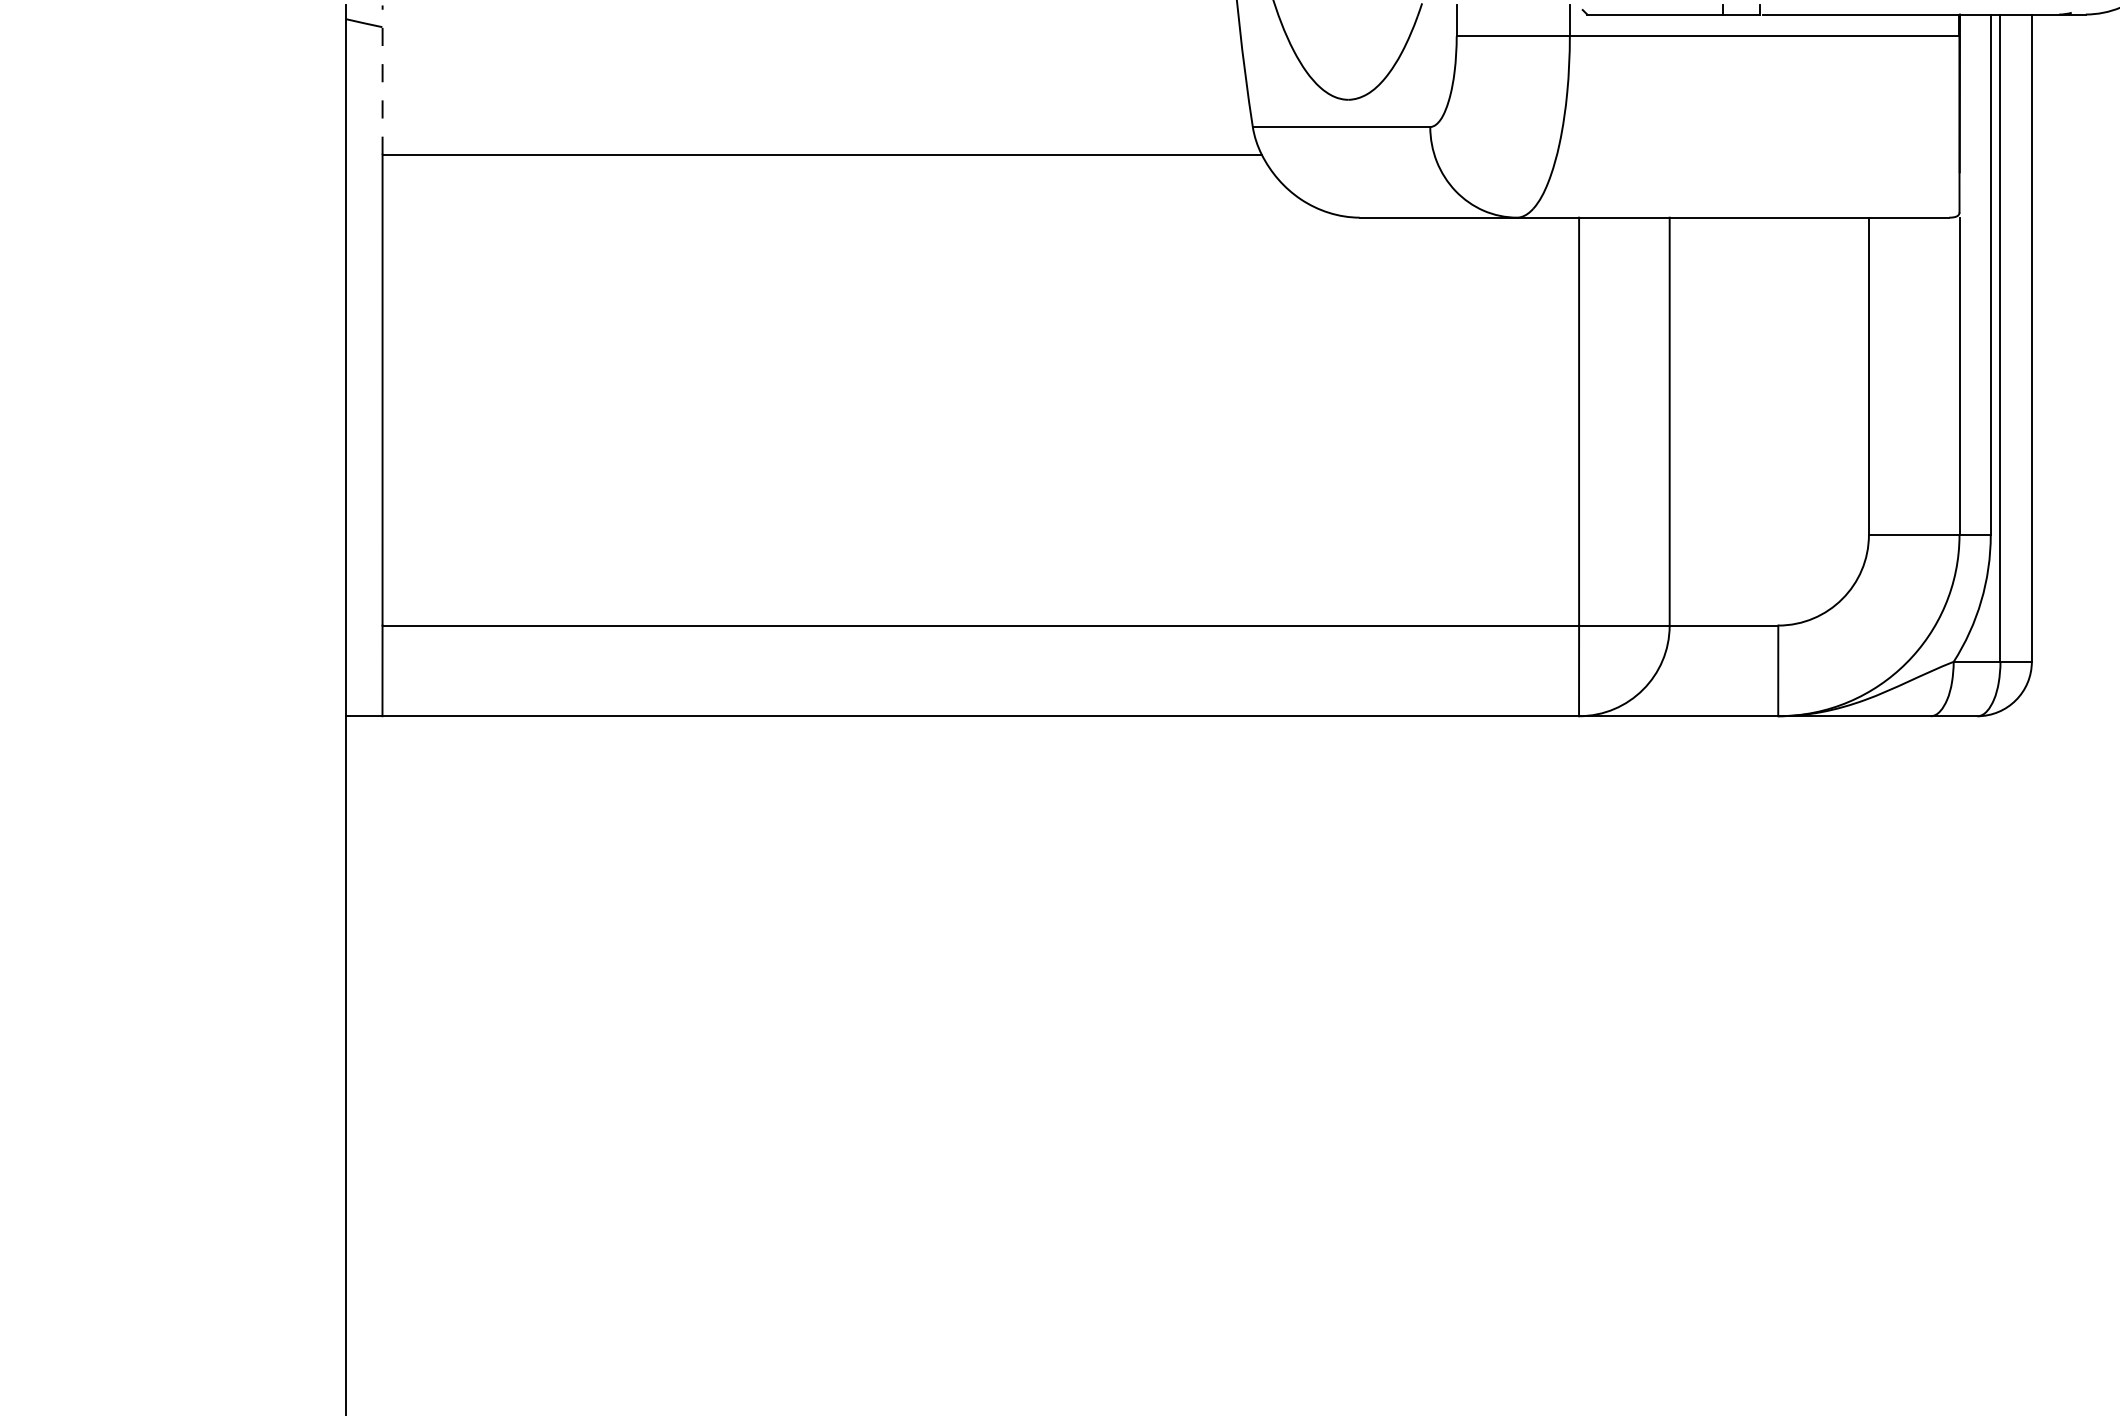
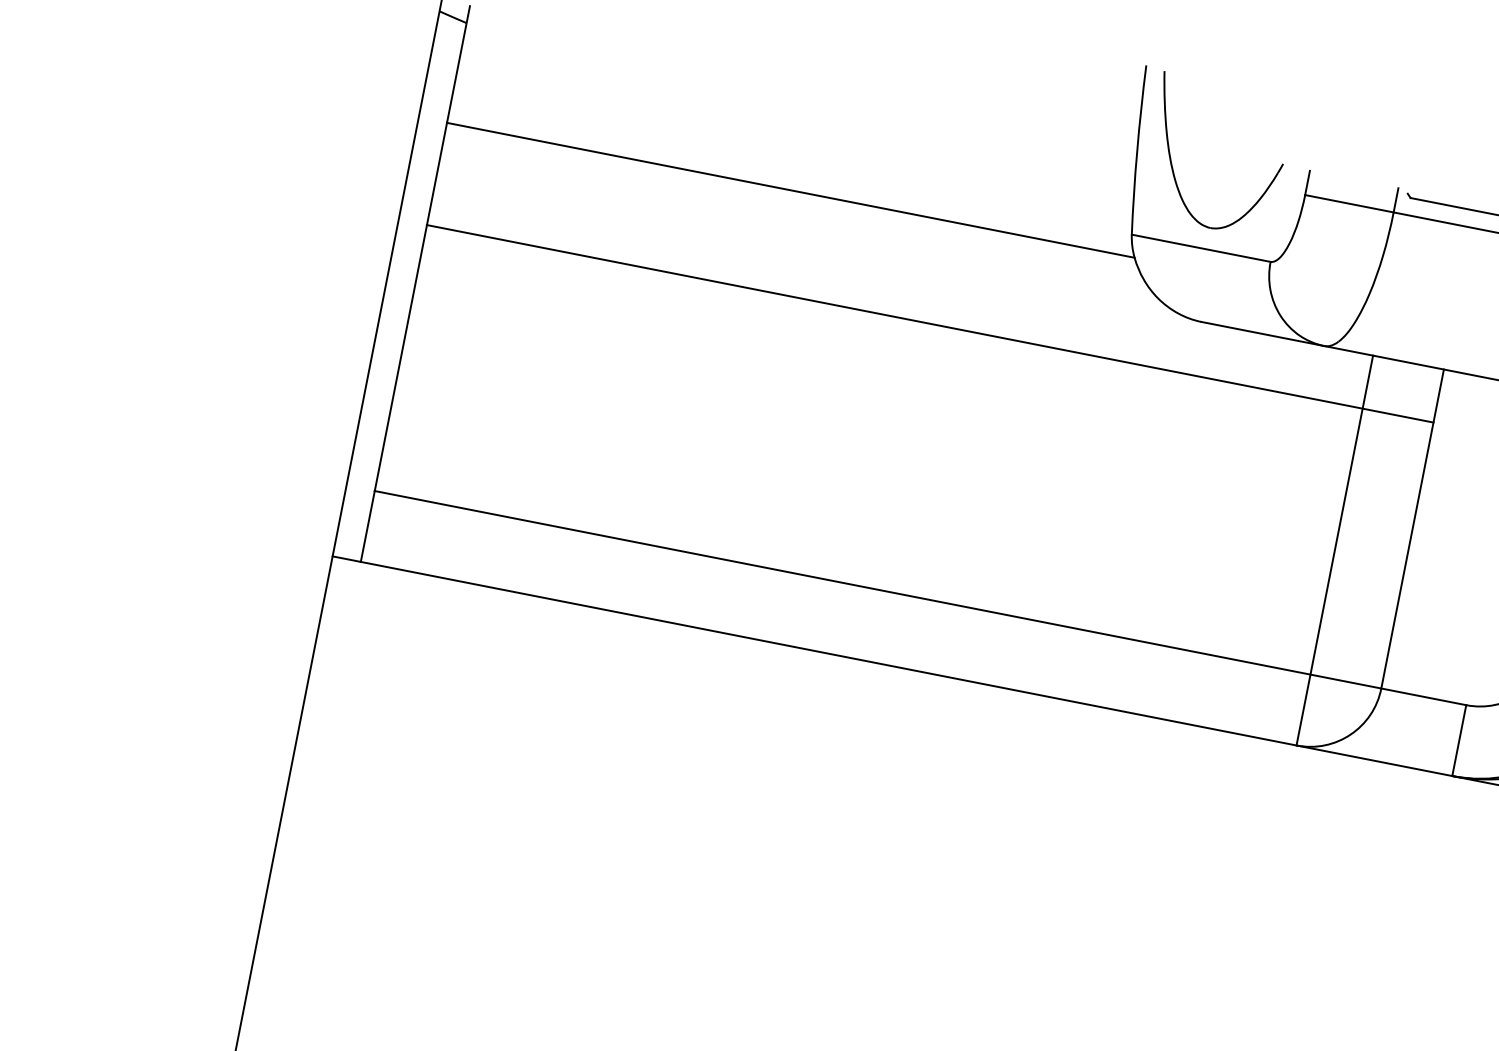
line: (382, 80) -> (458, 64), dashed -> solid
line: (1025, 285) -> (929, 323), added

